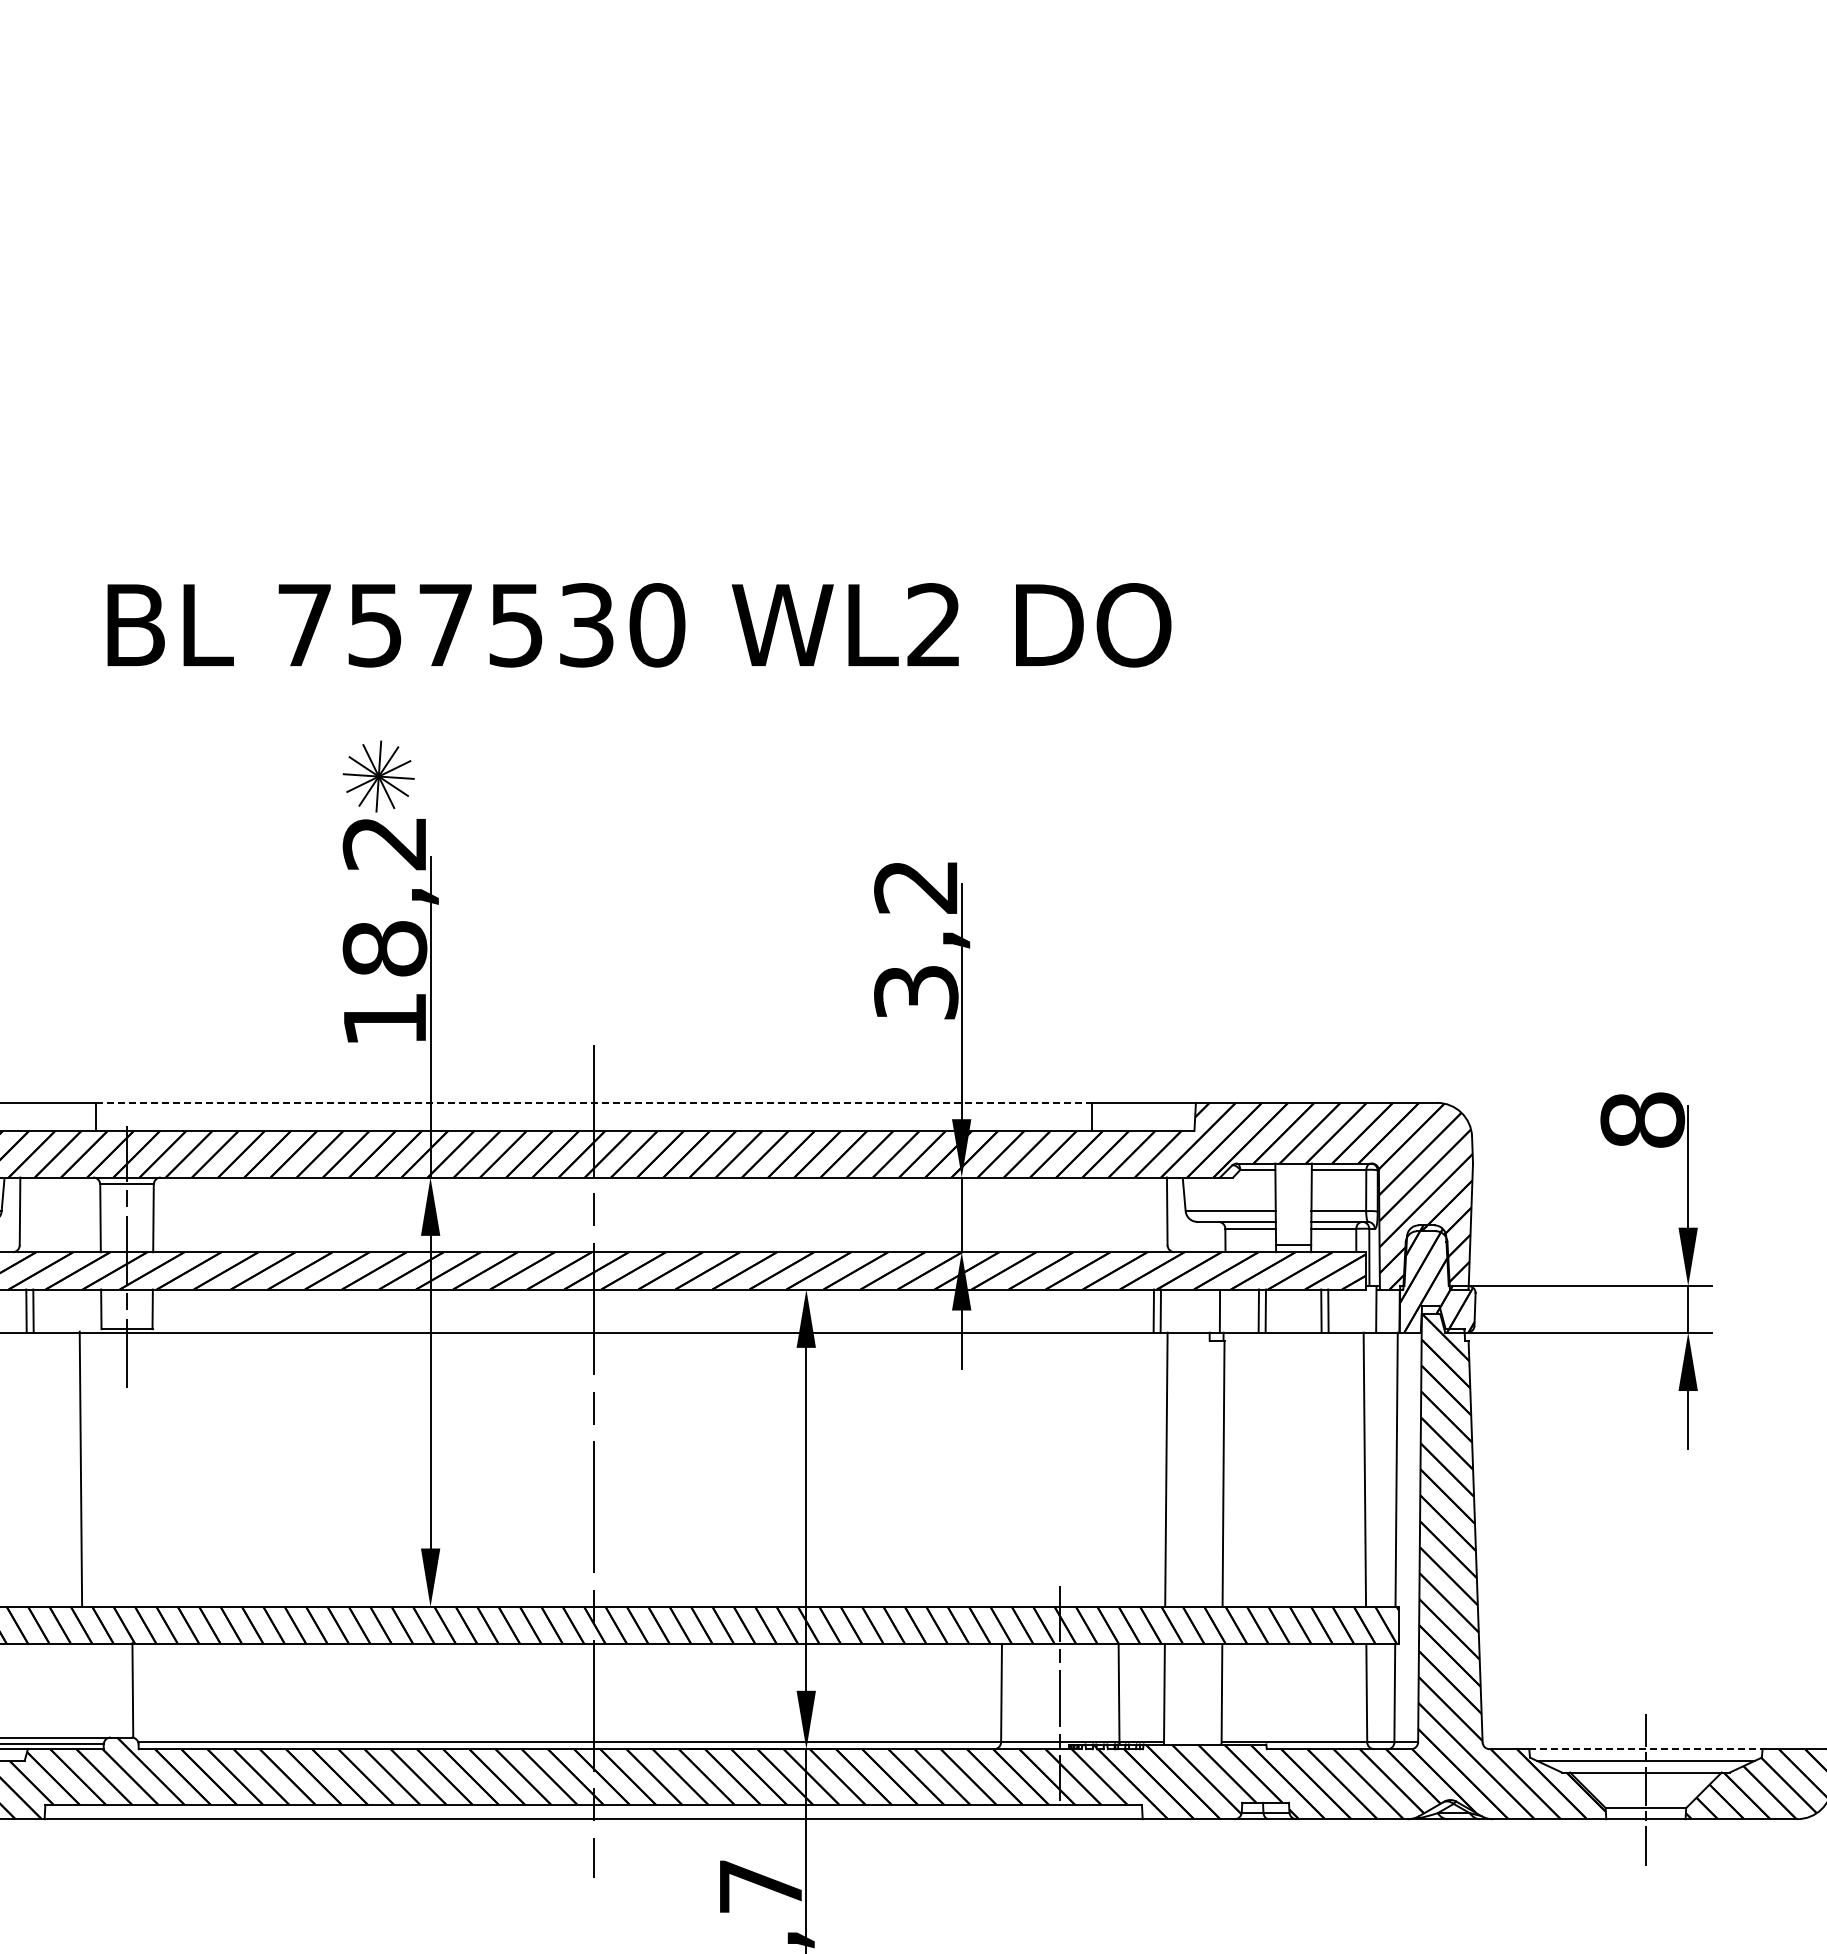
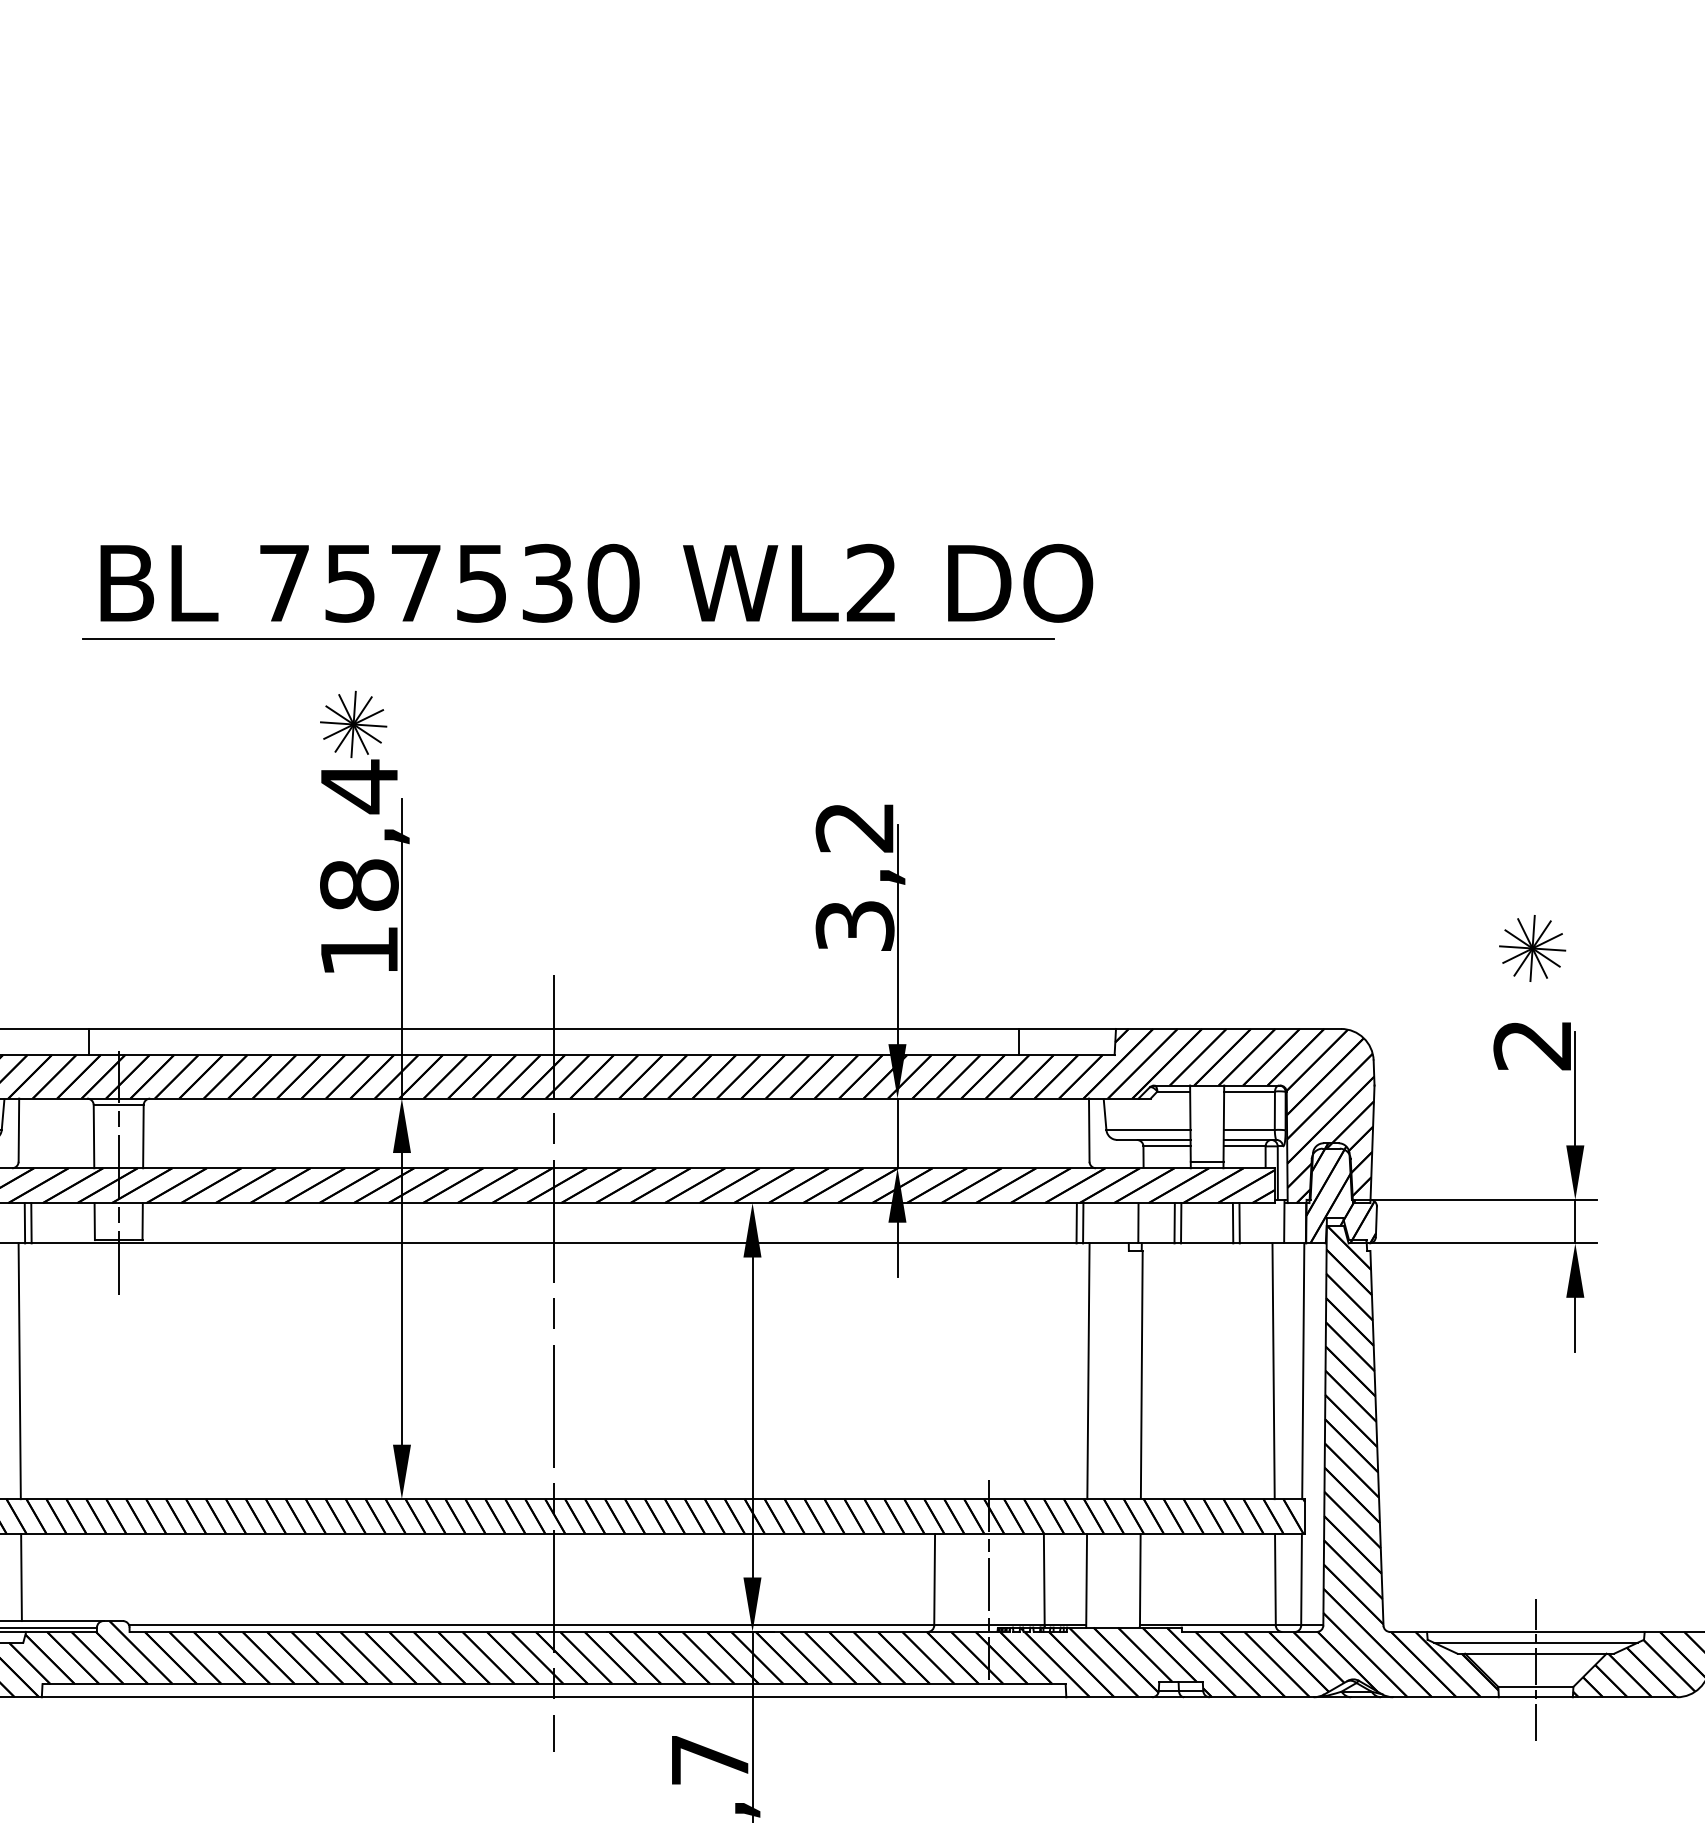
line: (608, 684) -> (567, 638), added
text: (383, 843) -> (358, 786), 18,2 -> 18,4
part: (1642, 1016) -> (1532, 948), added
line: (594, 1102) -> (554, 1028), dashed -> solid
text: (1642, 1119) -> (1532, 1044), 8 -> 2
line: (80, 1468) -> (19, 1371), moved
line: (132, 1689) -> (21, 1577), moved
line: (1645, 1749) -> (1535, 1632), dashed -> solid

